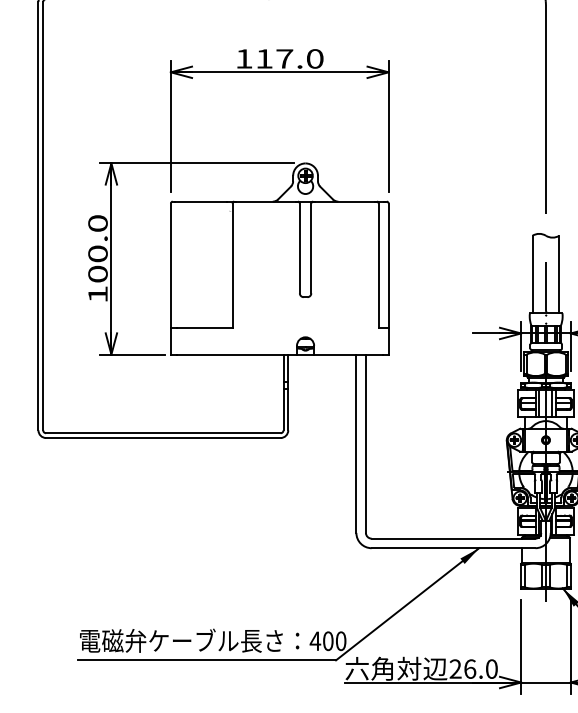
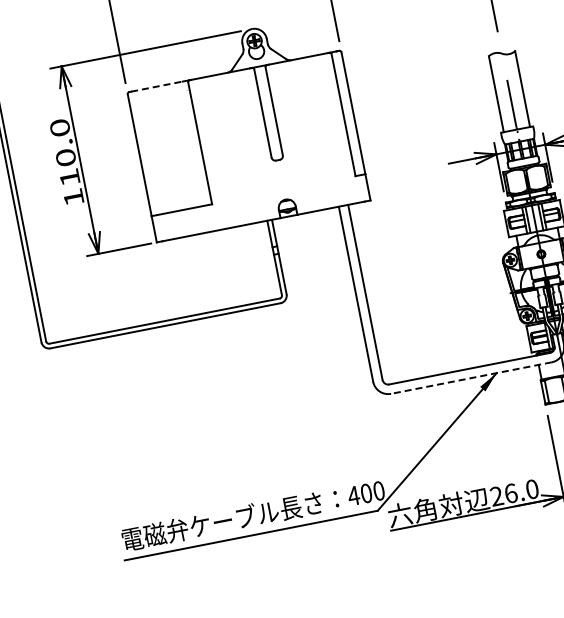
line: (201, 201) -> (157, 86), solid -> dashed
text: (97, 273) -> (69, 177), 100.0 -> 110.0
line: (453, 548) -> (471, 378), solid -> dashed

